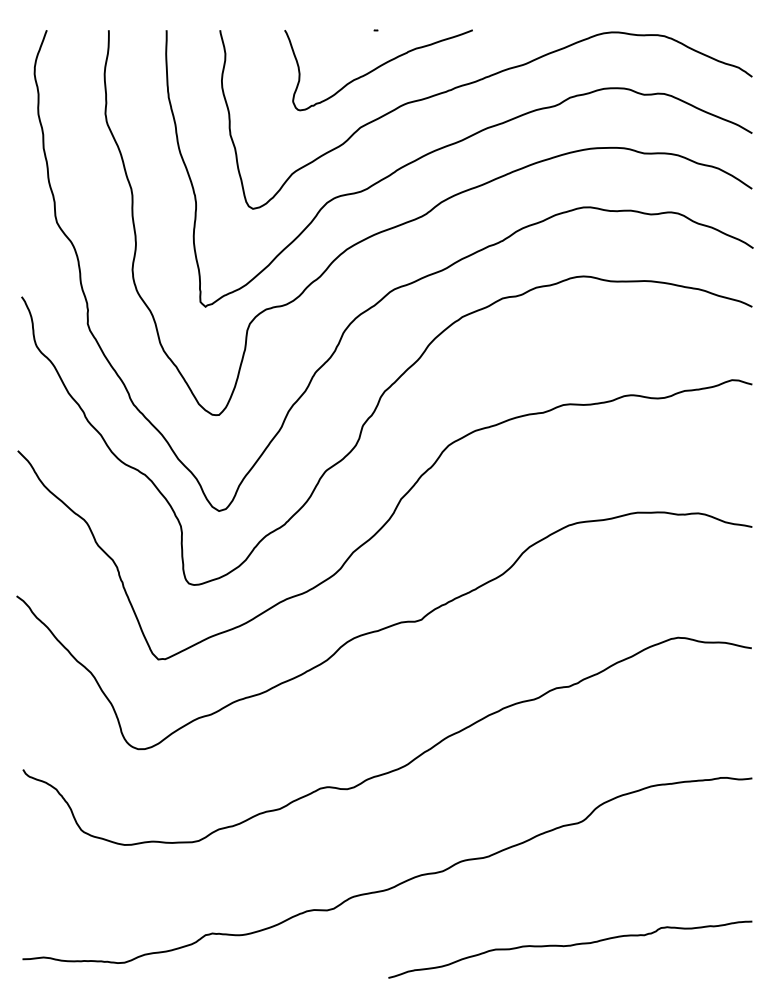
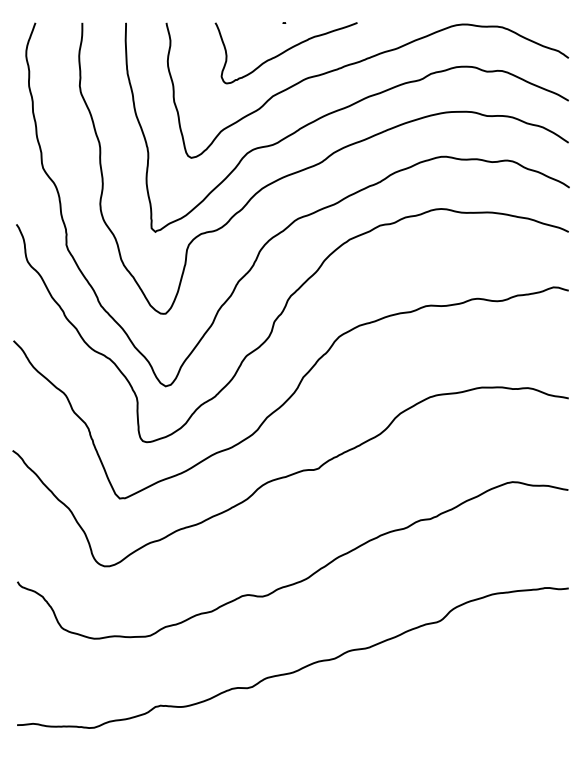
curve: (569, 946) -> (430, 715), removed

